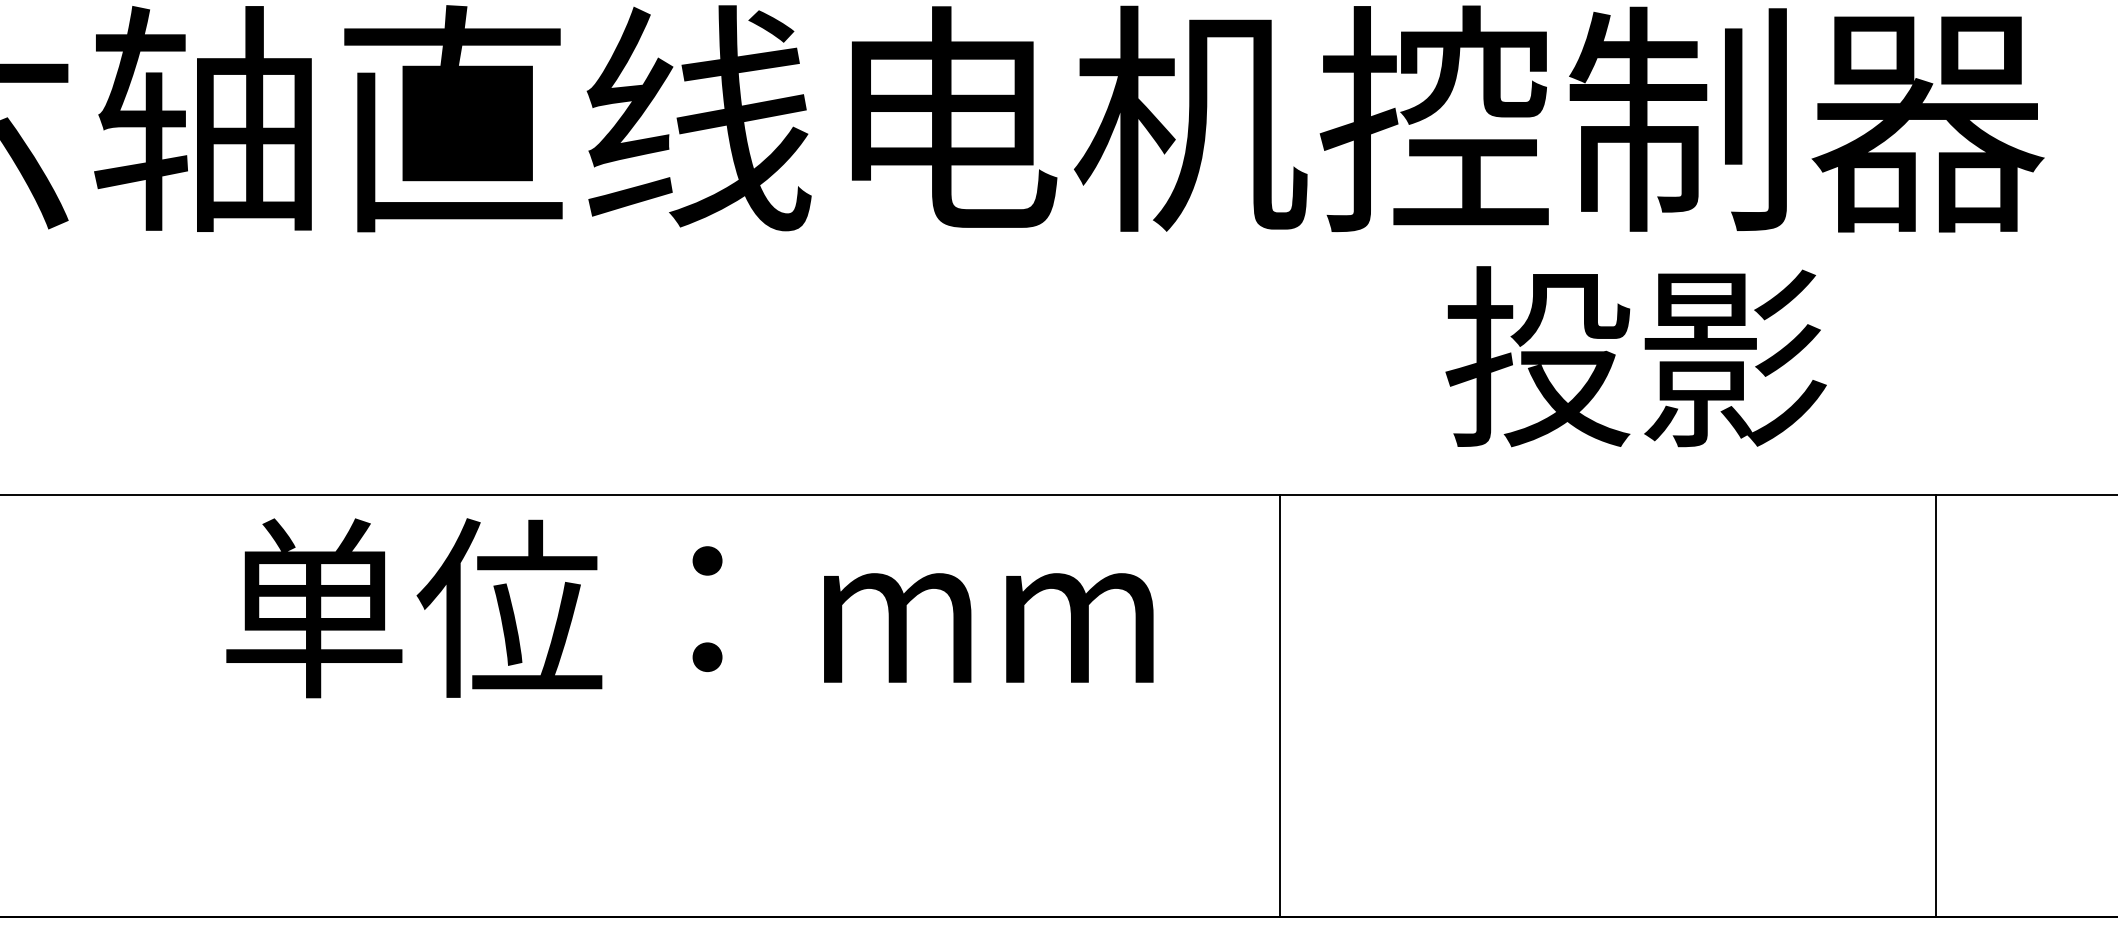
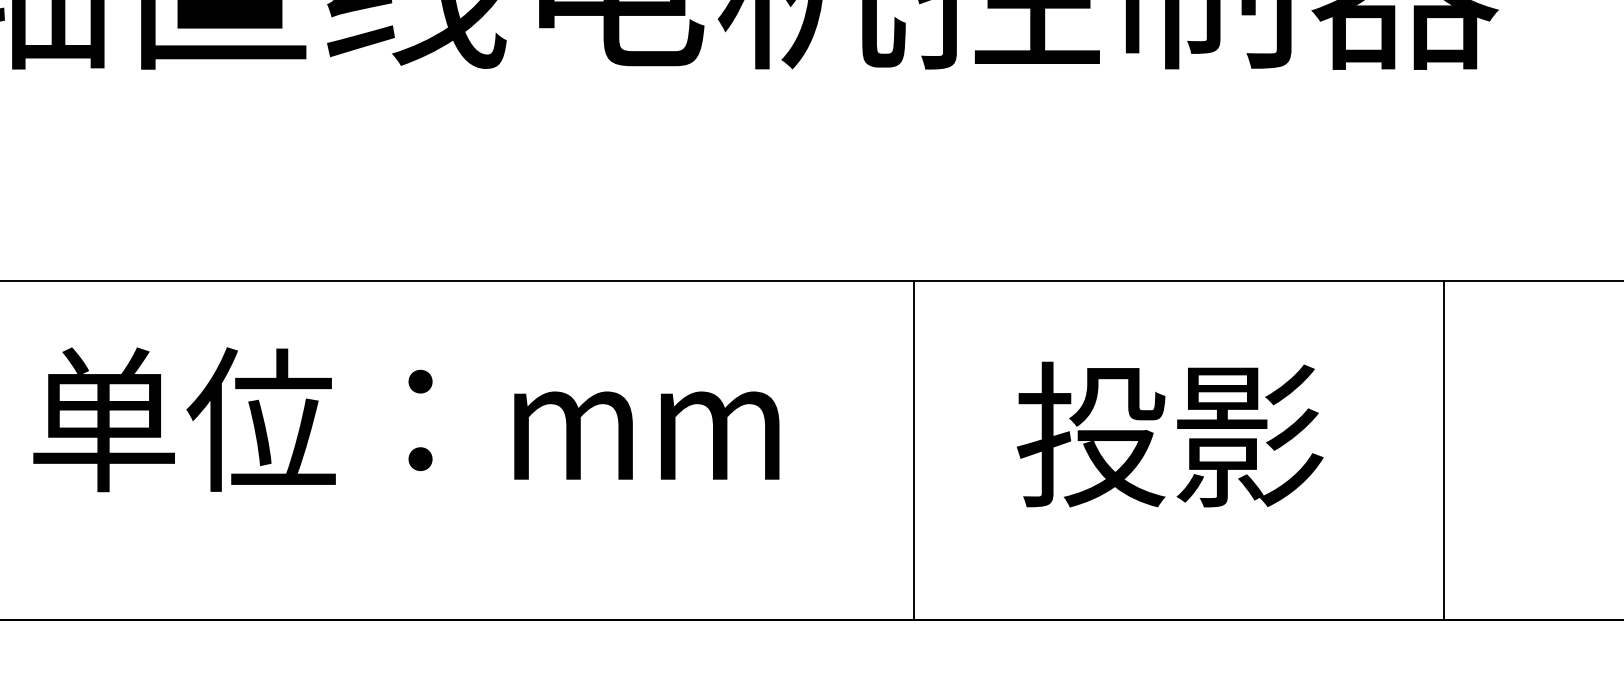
text: (1635, 356) -> (1169, 434), moved
text: (689, 608) -> (406, 419), moved
line: (1280, 705) -> (914, 450), moved
line: (1935, 705) -> (1444, 450), moved

